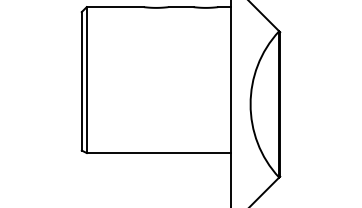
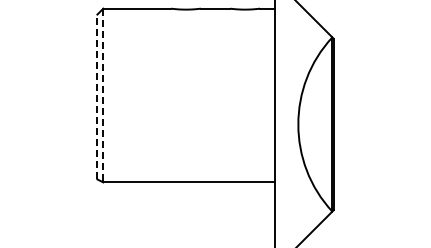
line: (81, 80) -> (97, 96), solid -> dashed
line: (86, 80) -> (103, 95), solid -> dashed

